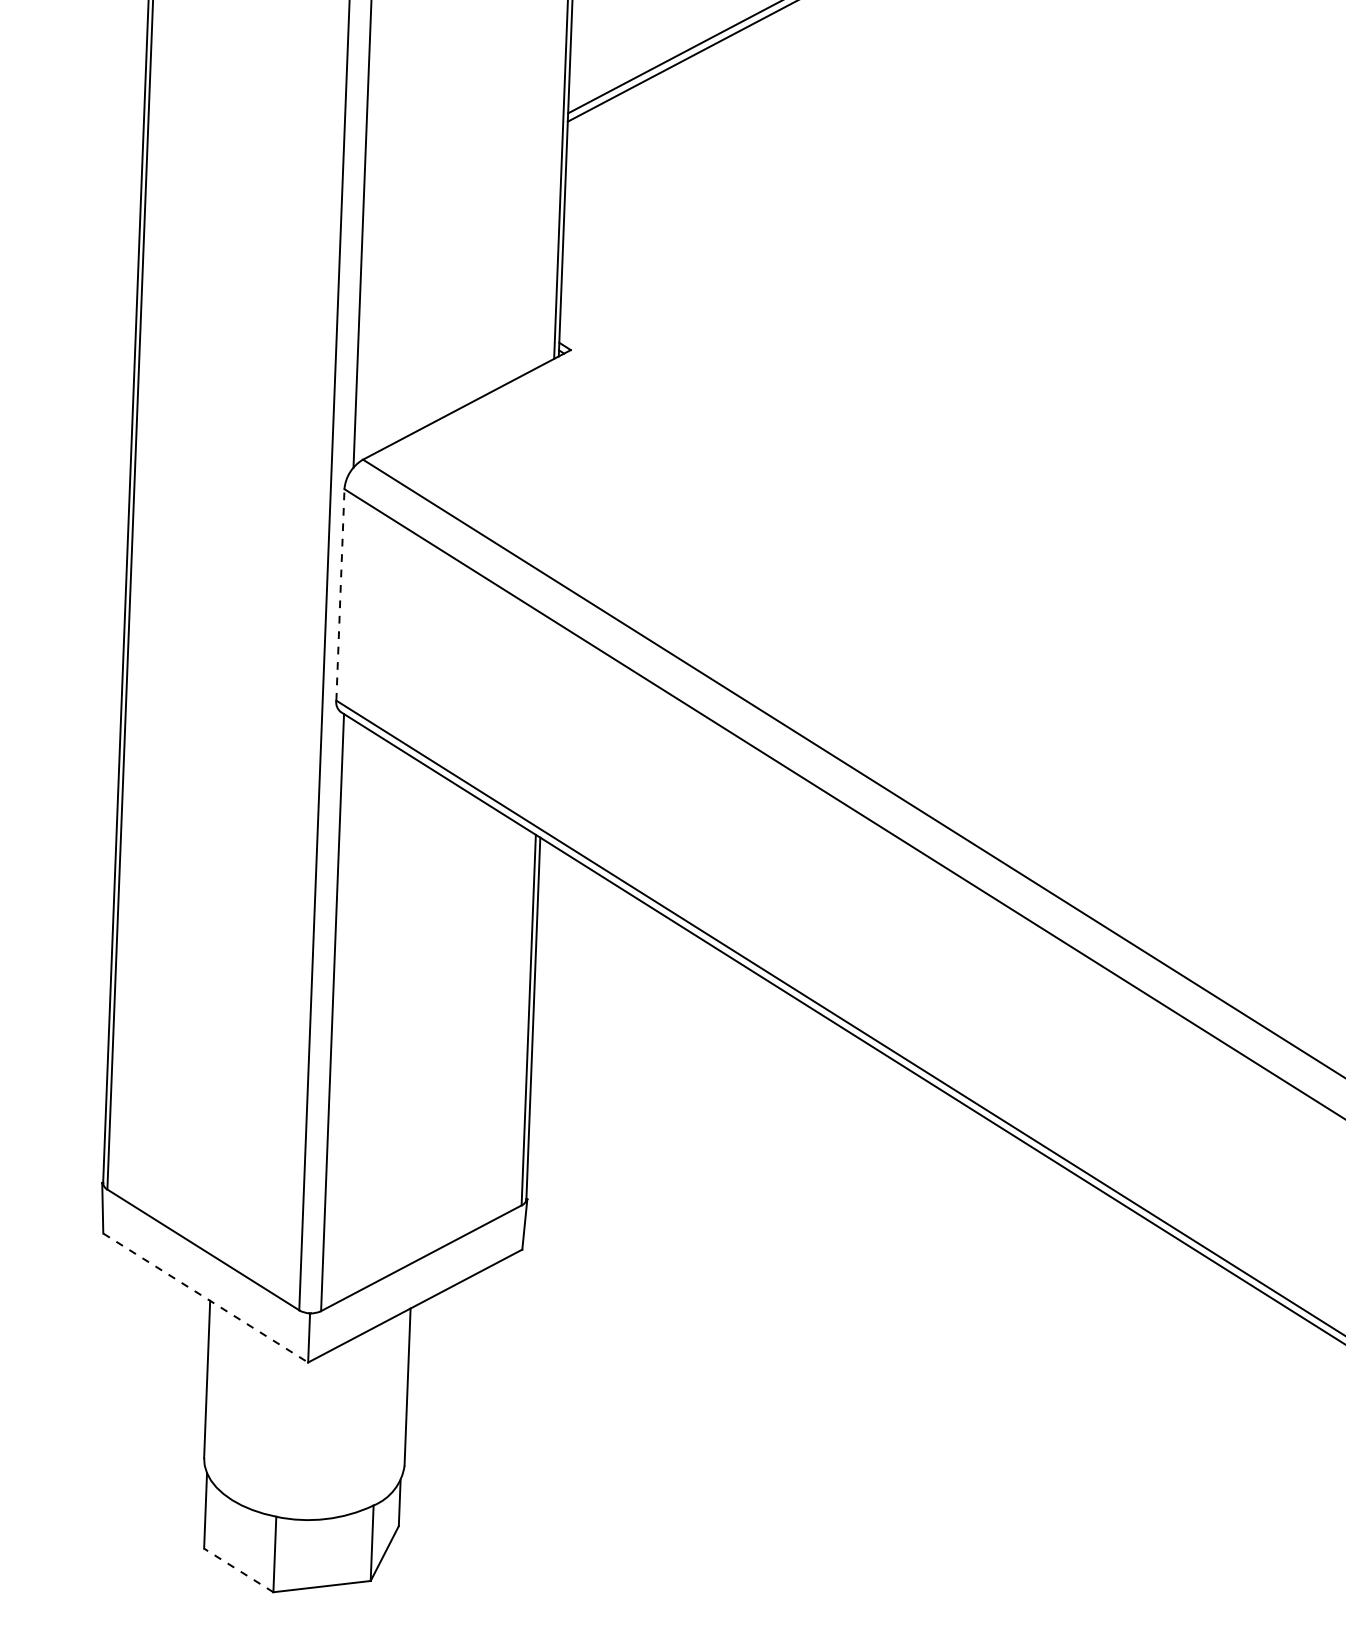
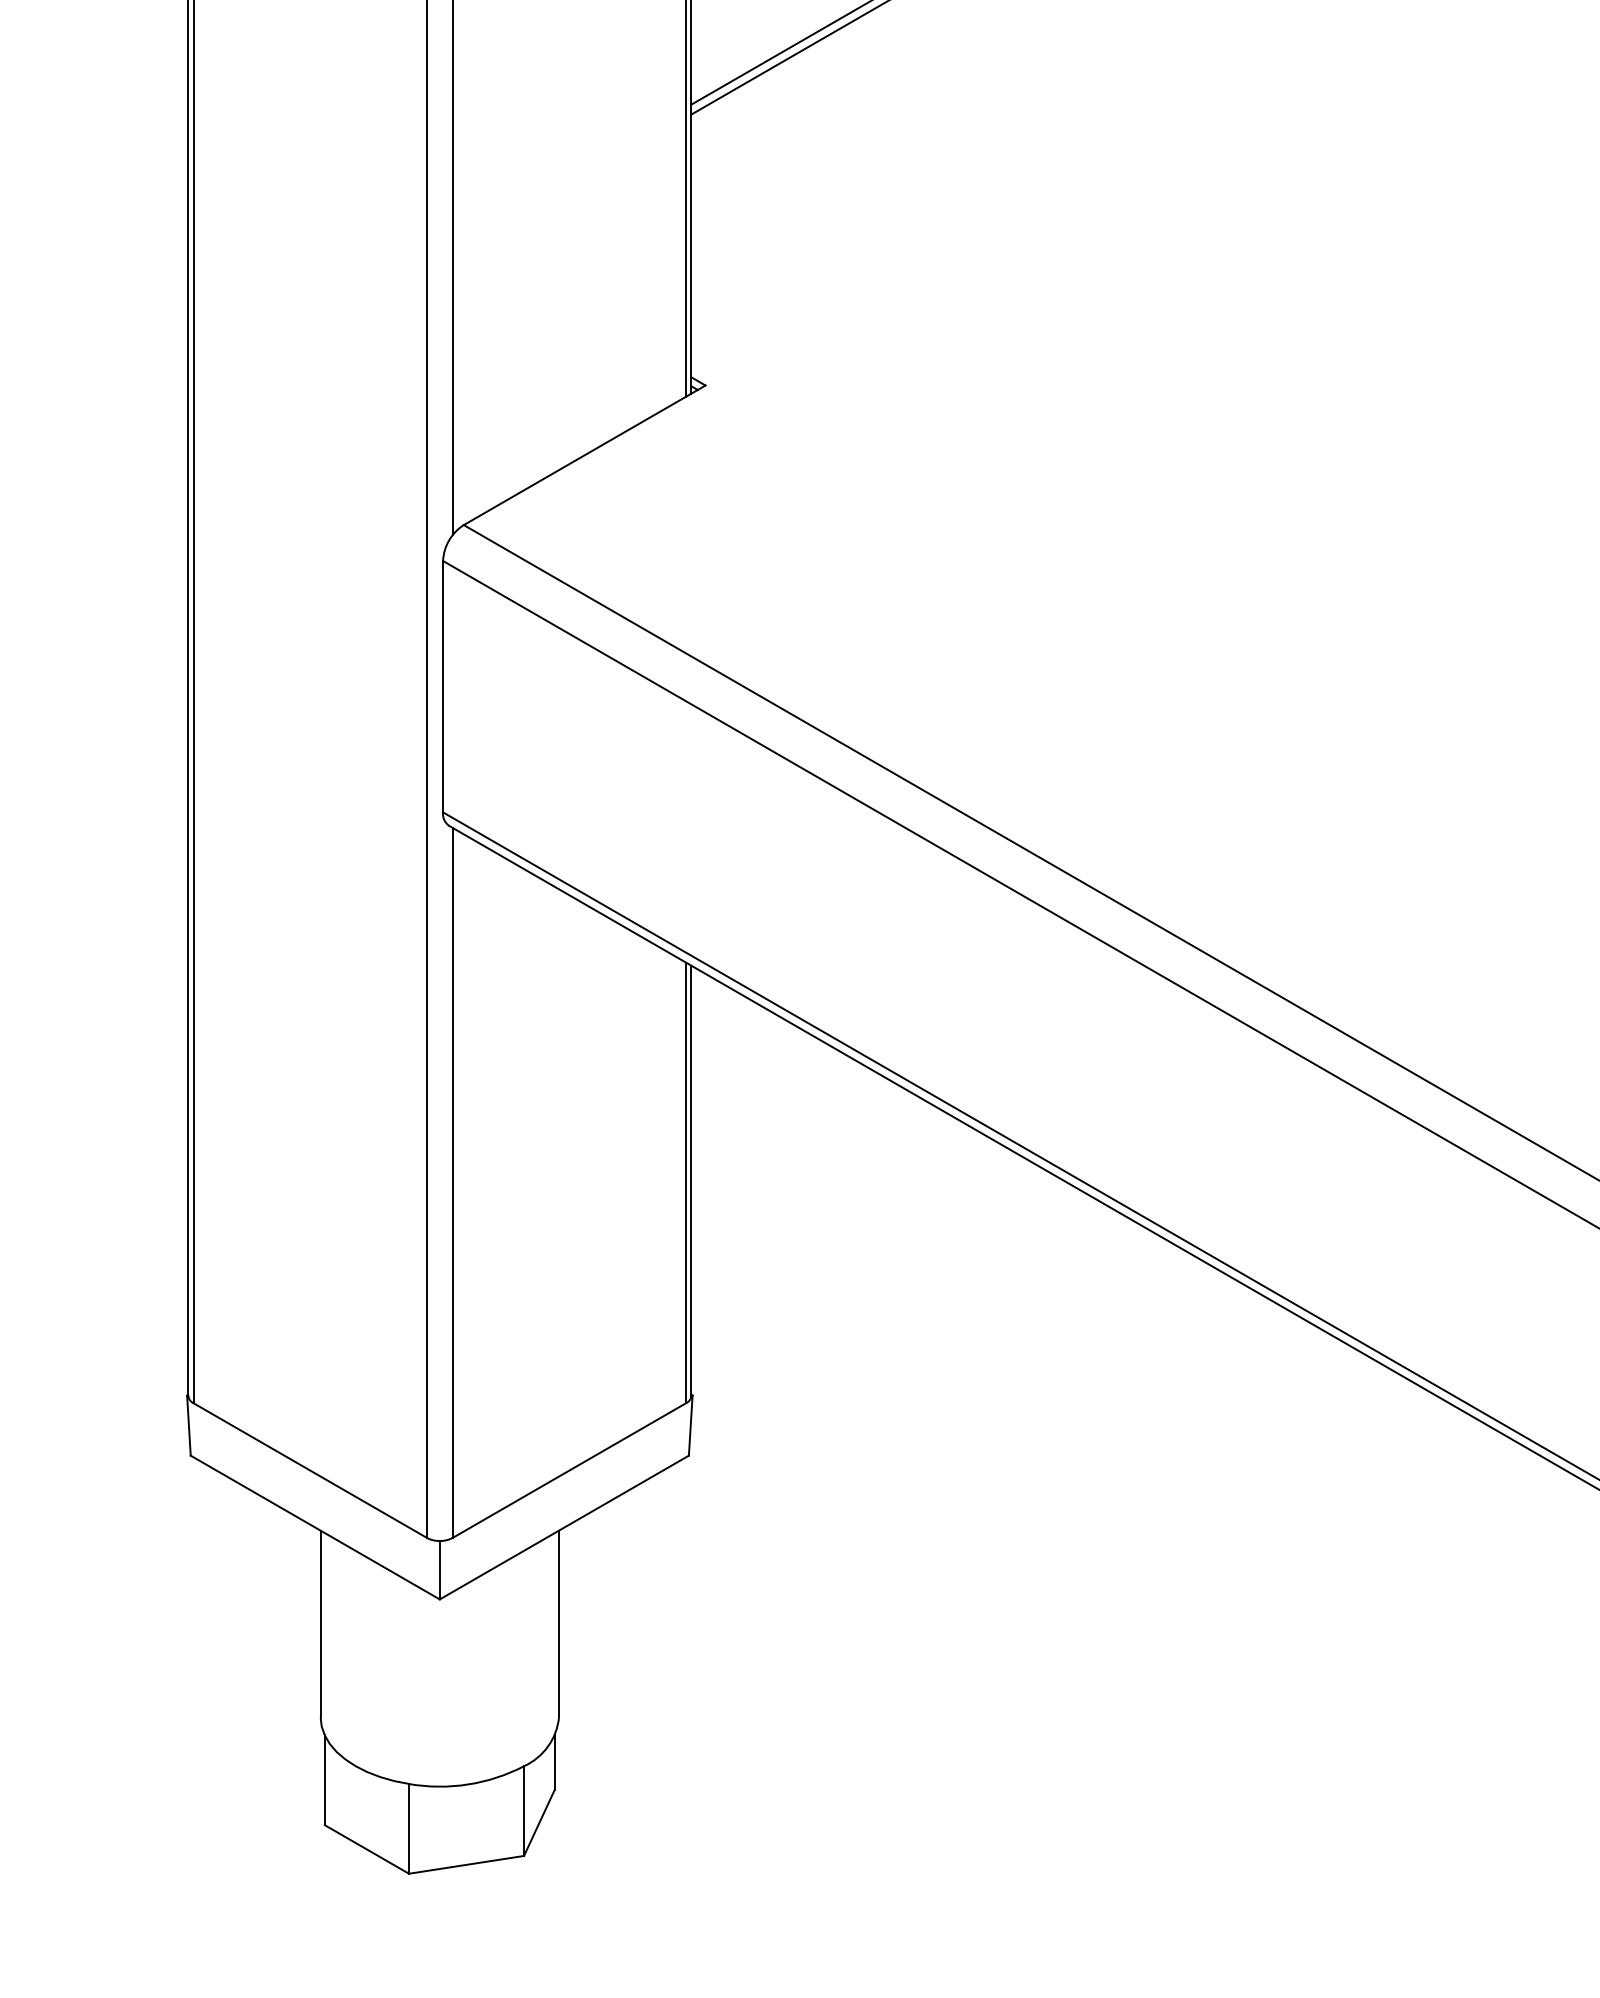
line: (340, 594) -> (443, 686), dashed -> solid
line: (205, 1297) -> (315, 1527), dashed -> solid
line: (238, 1570) -> (366, 1849), dashed -> solid

